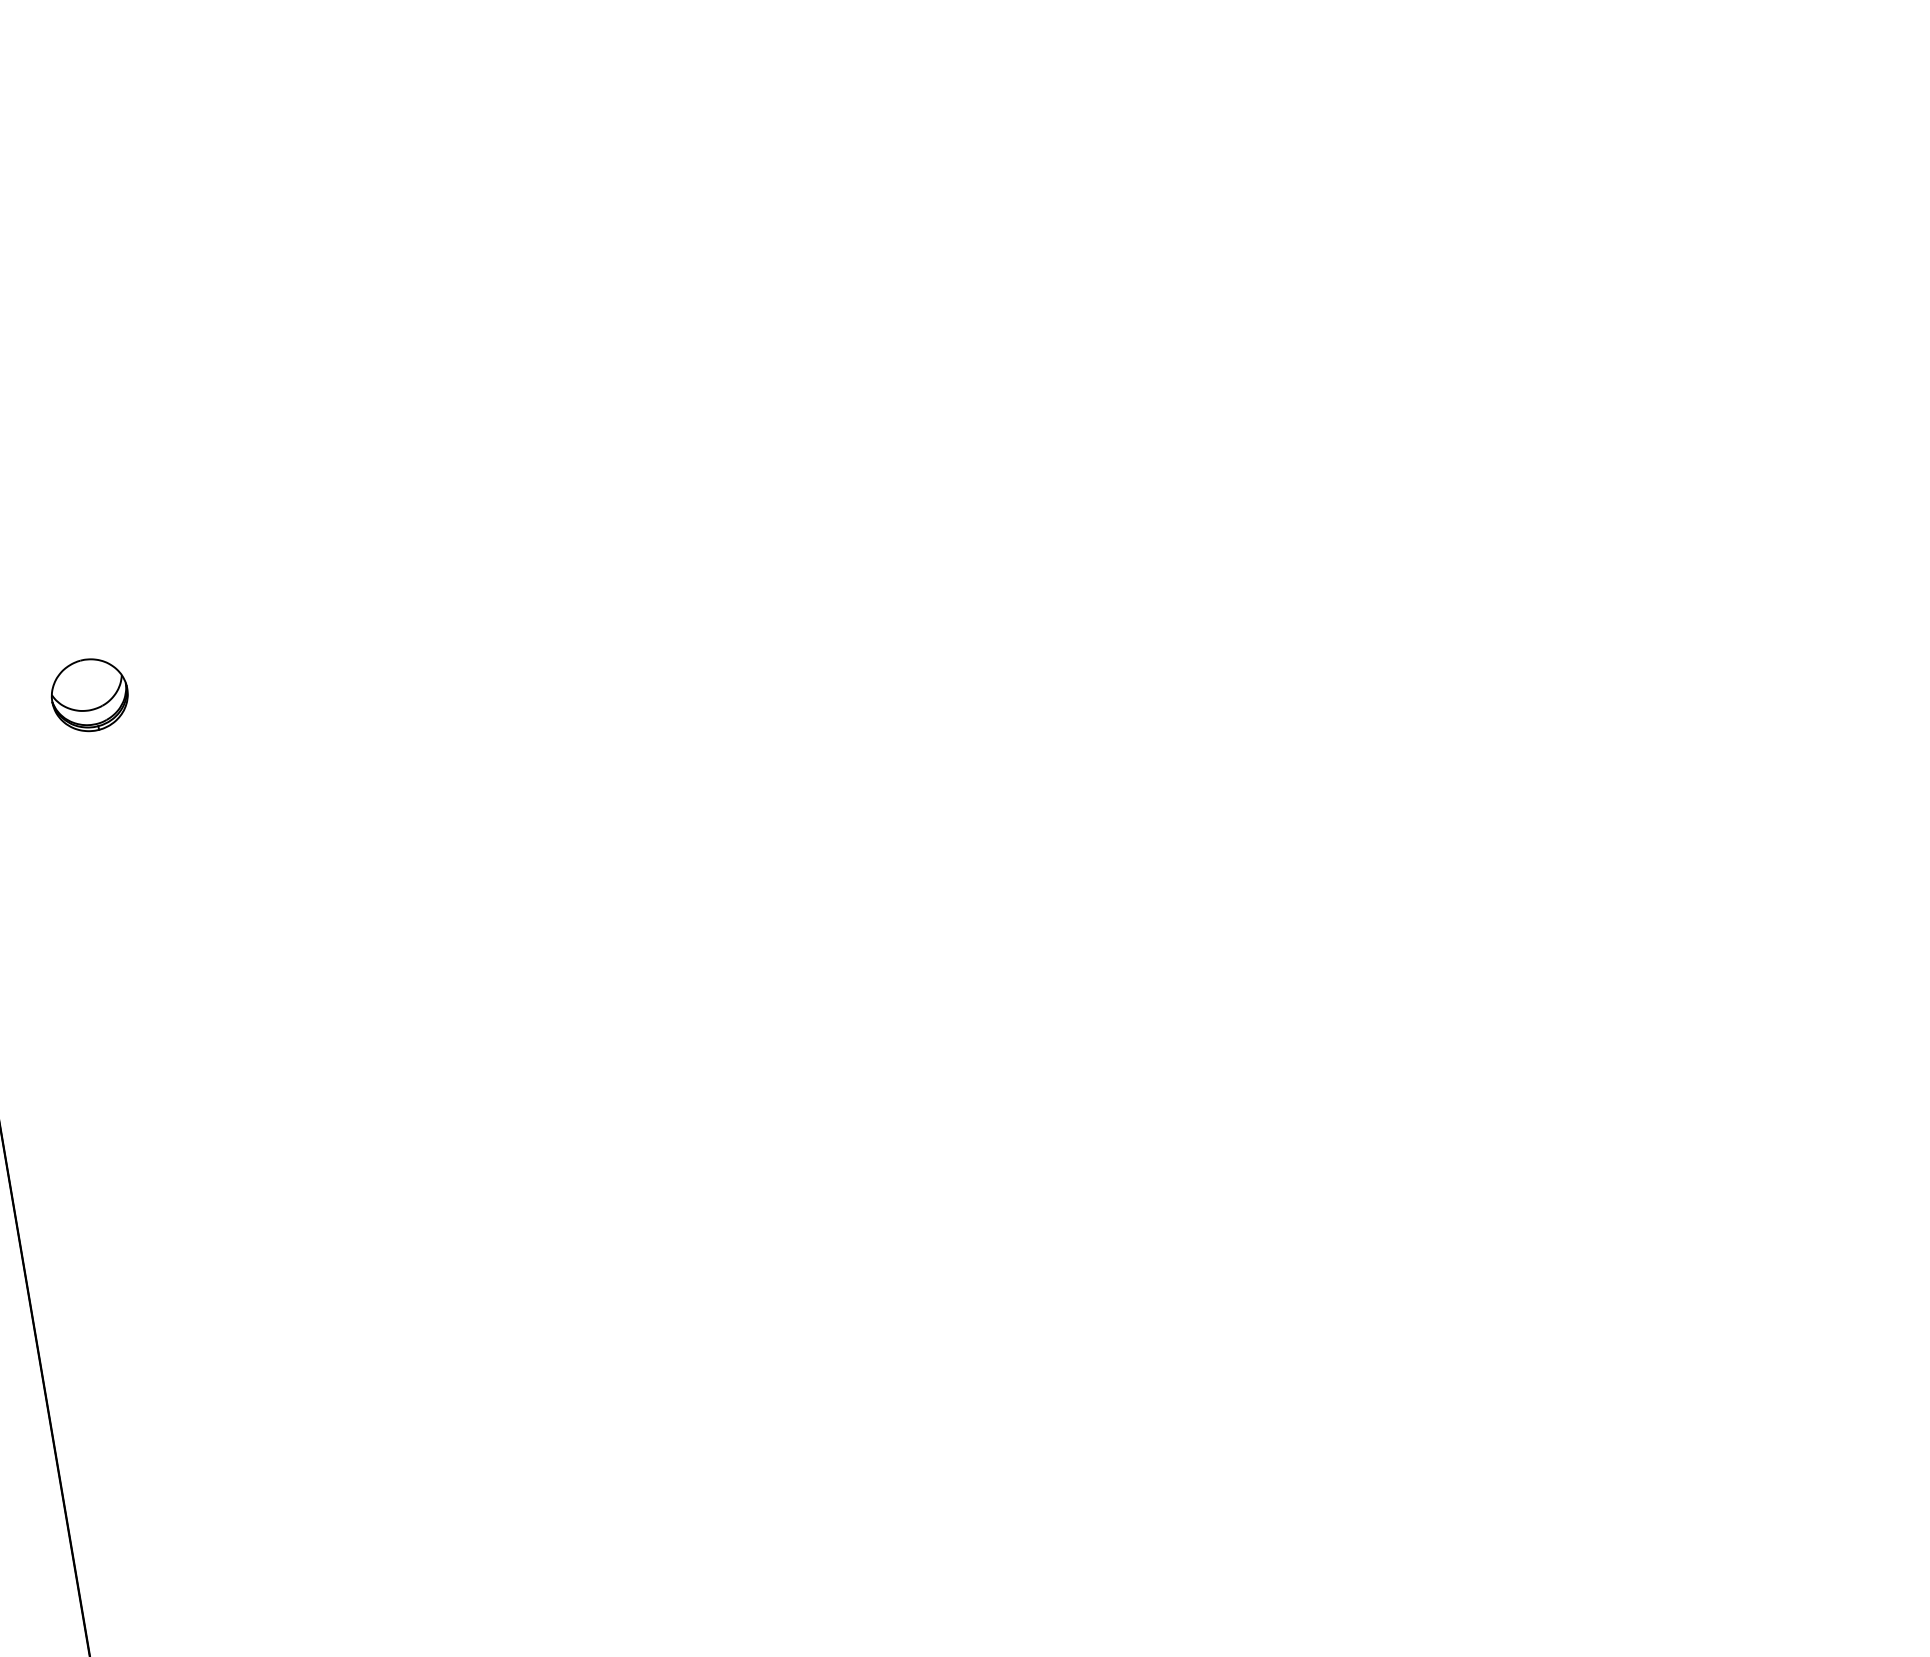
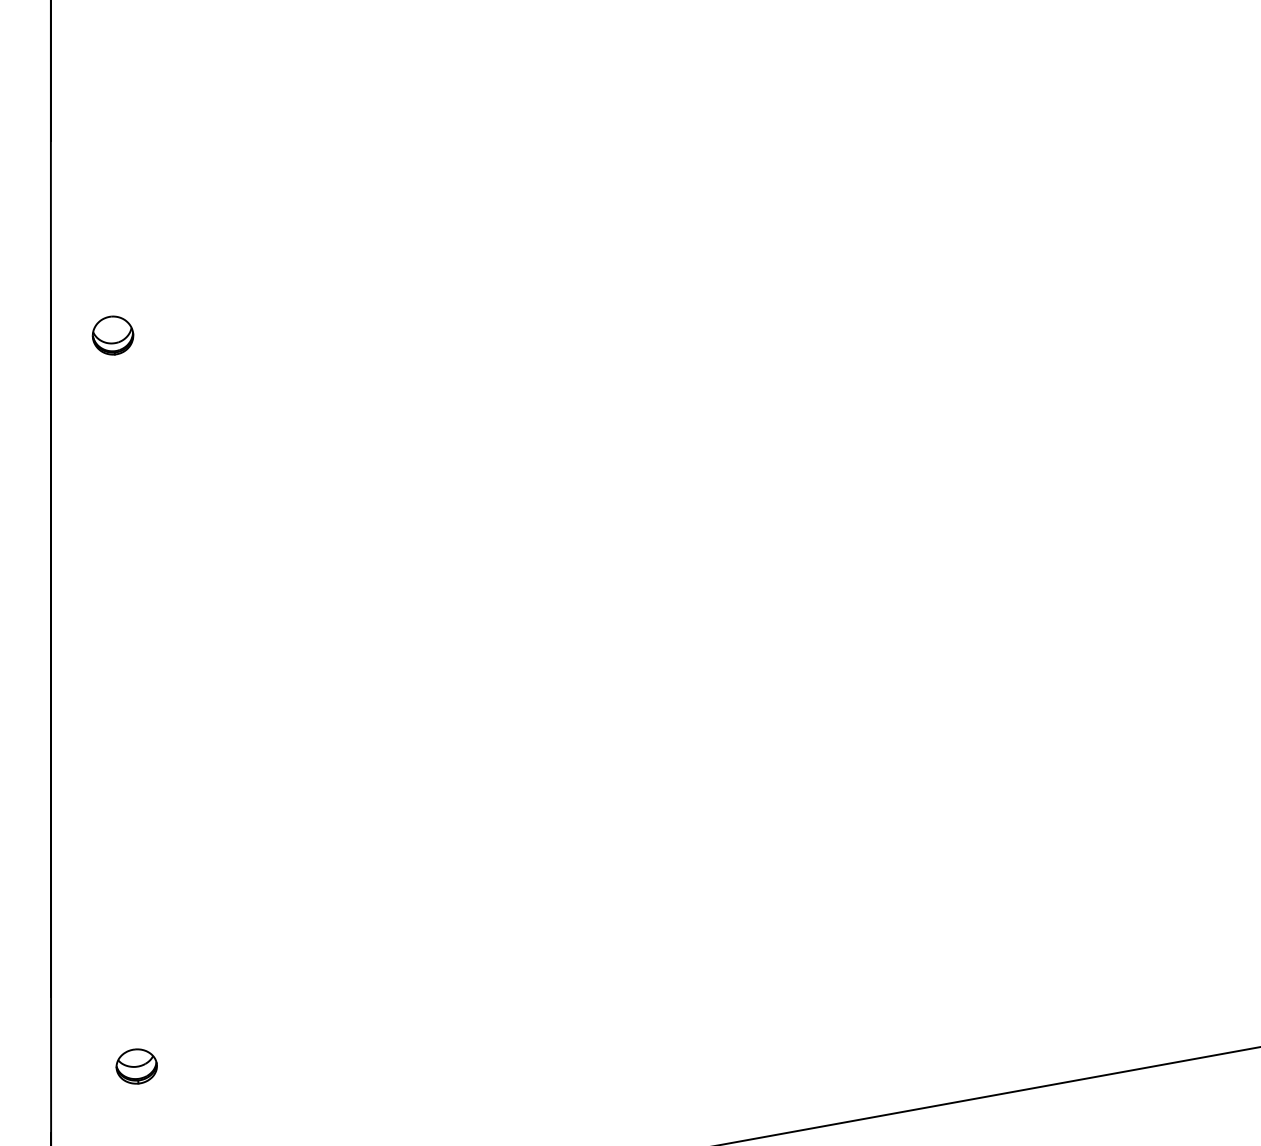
part: (88, 695) -> (112, 335), moved

